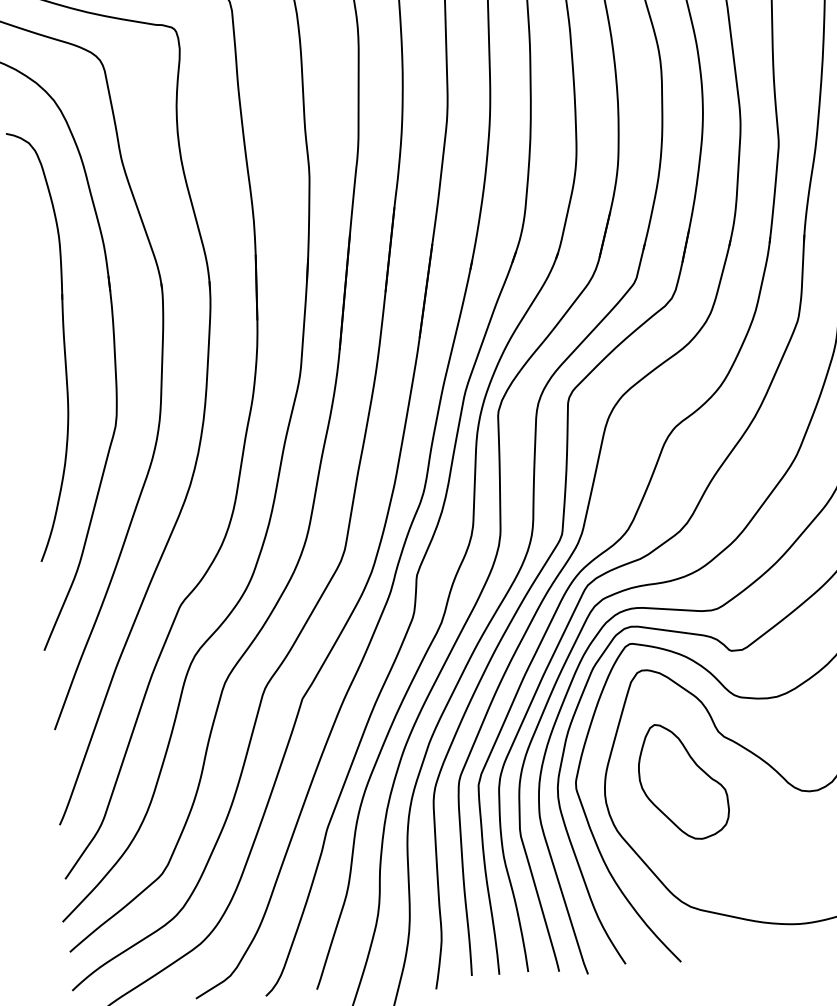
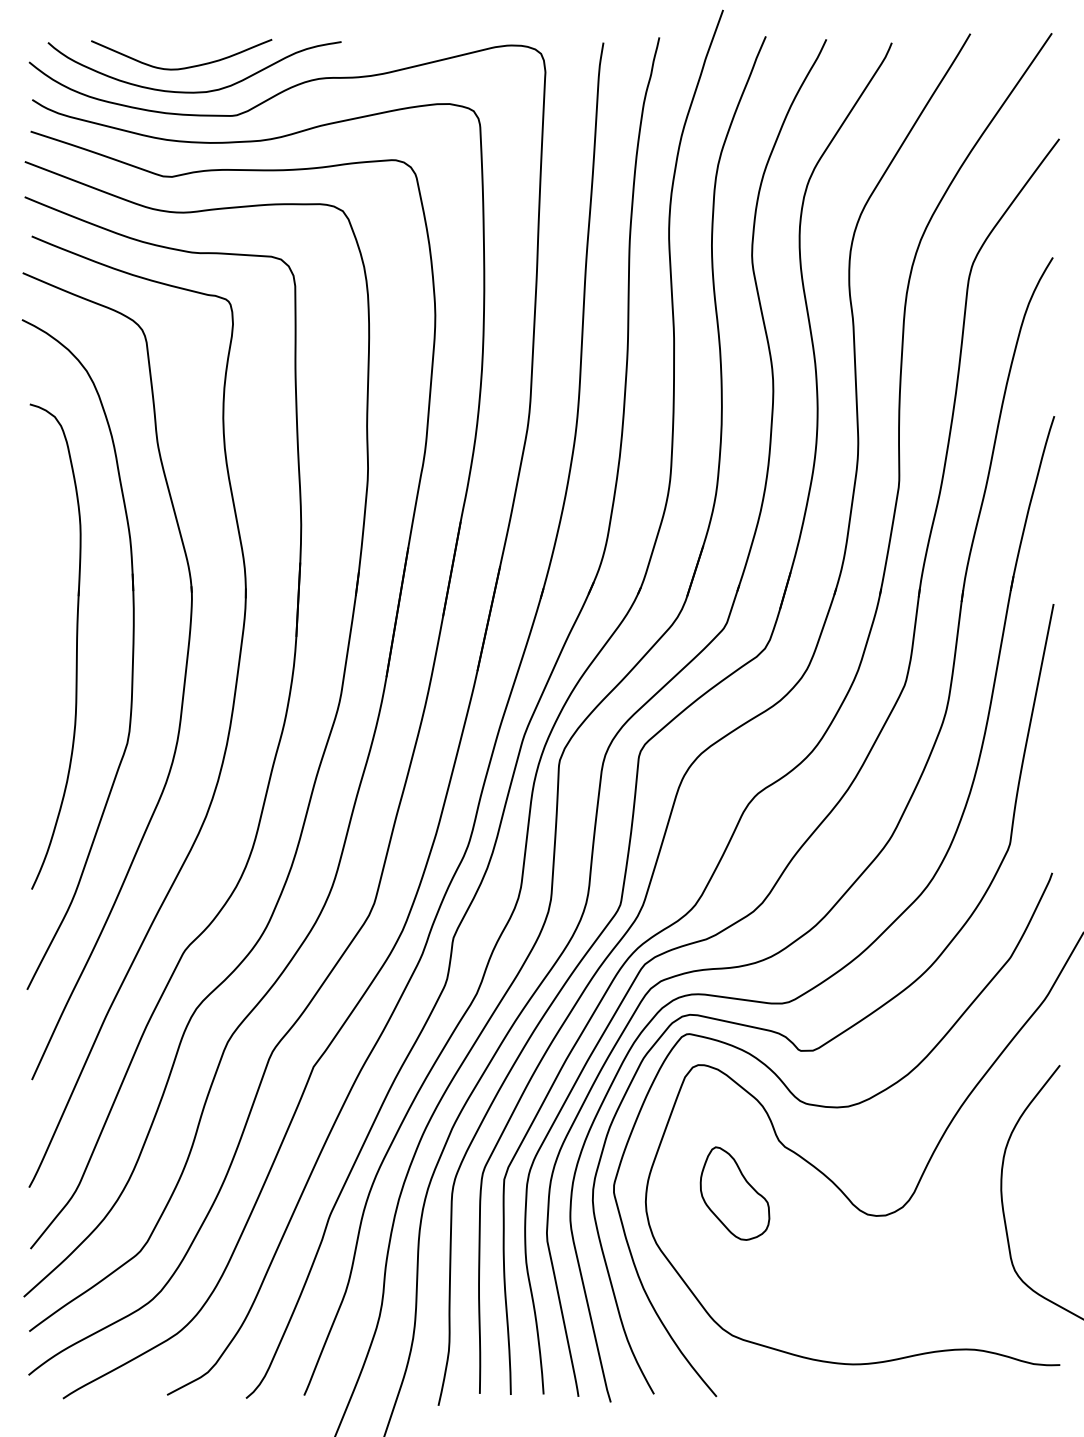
part: (682, 781) -> (734, 1193), size x0.7

